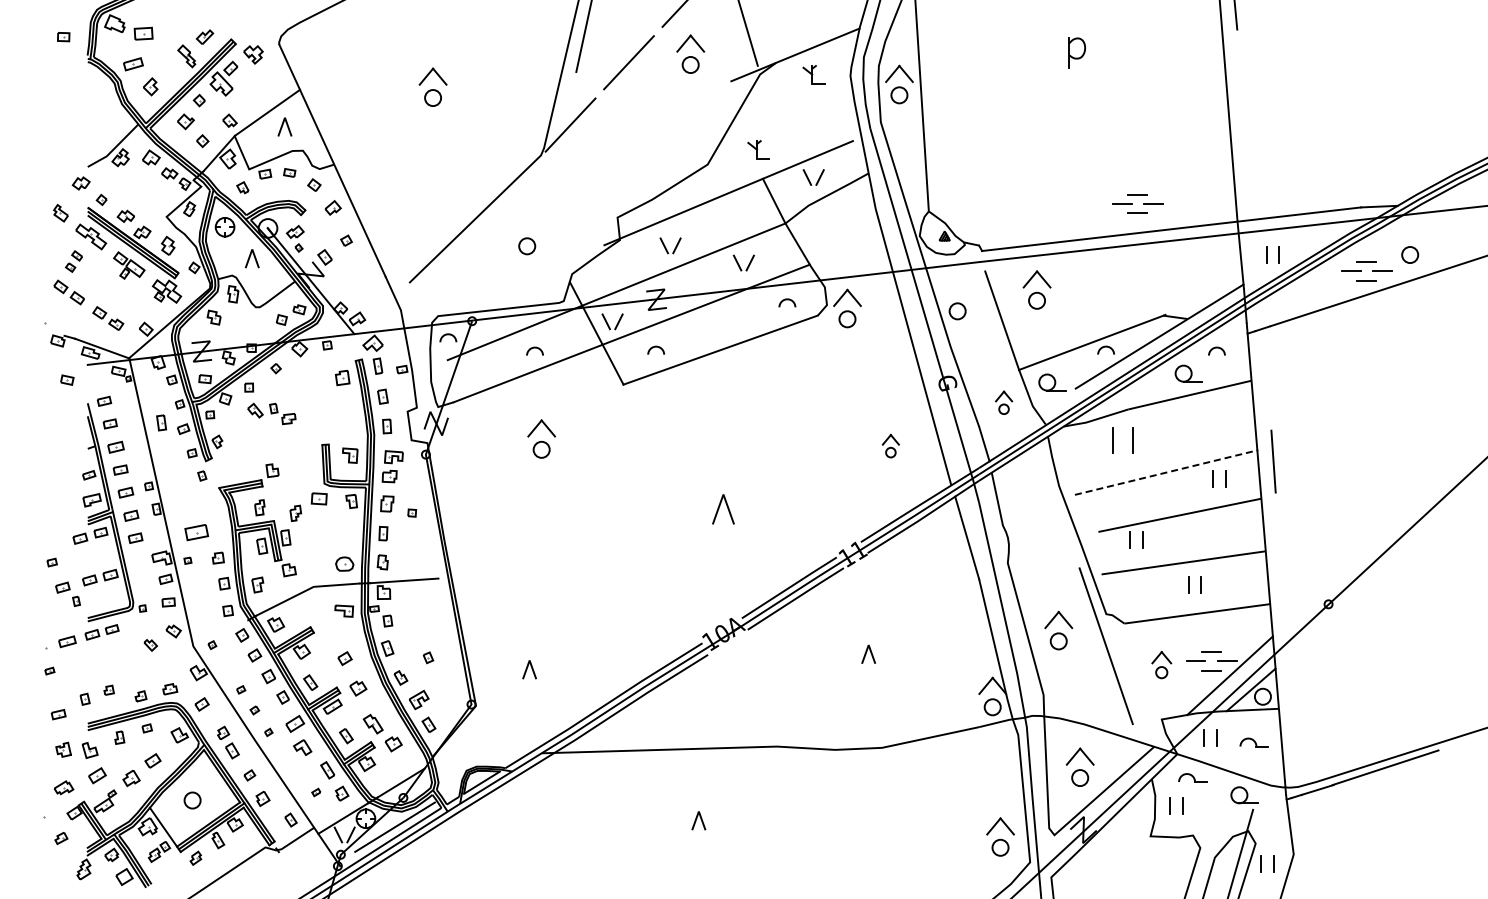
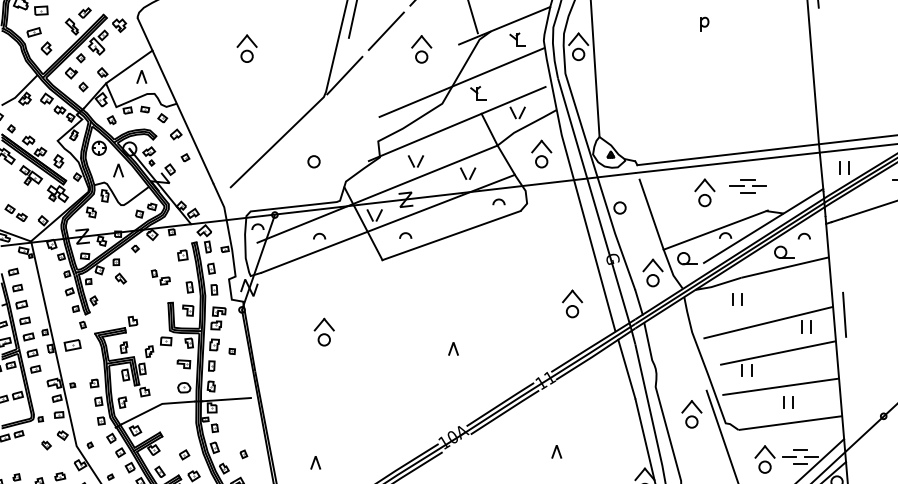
part: (1076, 52) -> (704, 24), size x0.62
part: (690, 53) -> (421, 48), moved
line: (735, 134) -> (462, 82), added
part: (1137, 203) -> (747, 186), moved
part: (1036, 289) -> (704, 192), moved
part: (847, 308) -> (541, 154), moved
part: (1003, 402) -> (652, 272), size x1.67
part: (282, 413) -> (160, 277), moved
part: (161, 422) -> (189, 287), moved
part: (541, 438) -> (324, 331), moved
part: (1123, 439) -> (737, 299), size x0.62
part: (890, 445) -> (572, 303), size x1.67
line: (1167, 472) -> (769, 322), dashed -> solid
part: (723, 509) -> (453, 348), size x0.62
part: (196, 532) -> (72, 345), moved
part: (343, 610) -> (183, 363), moved
part: (1058, 630) -> (691, 414), moved
part: (1161, 664) -> (764, 459), size x1.43

